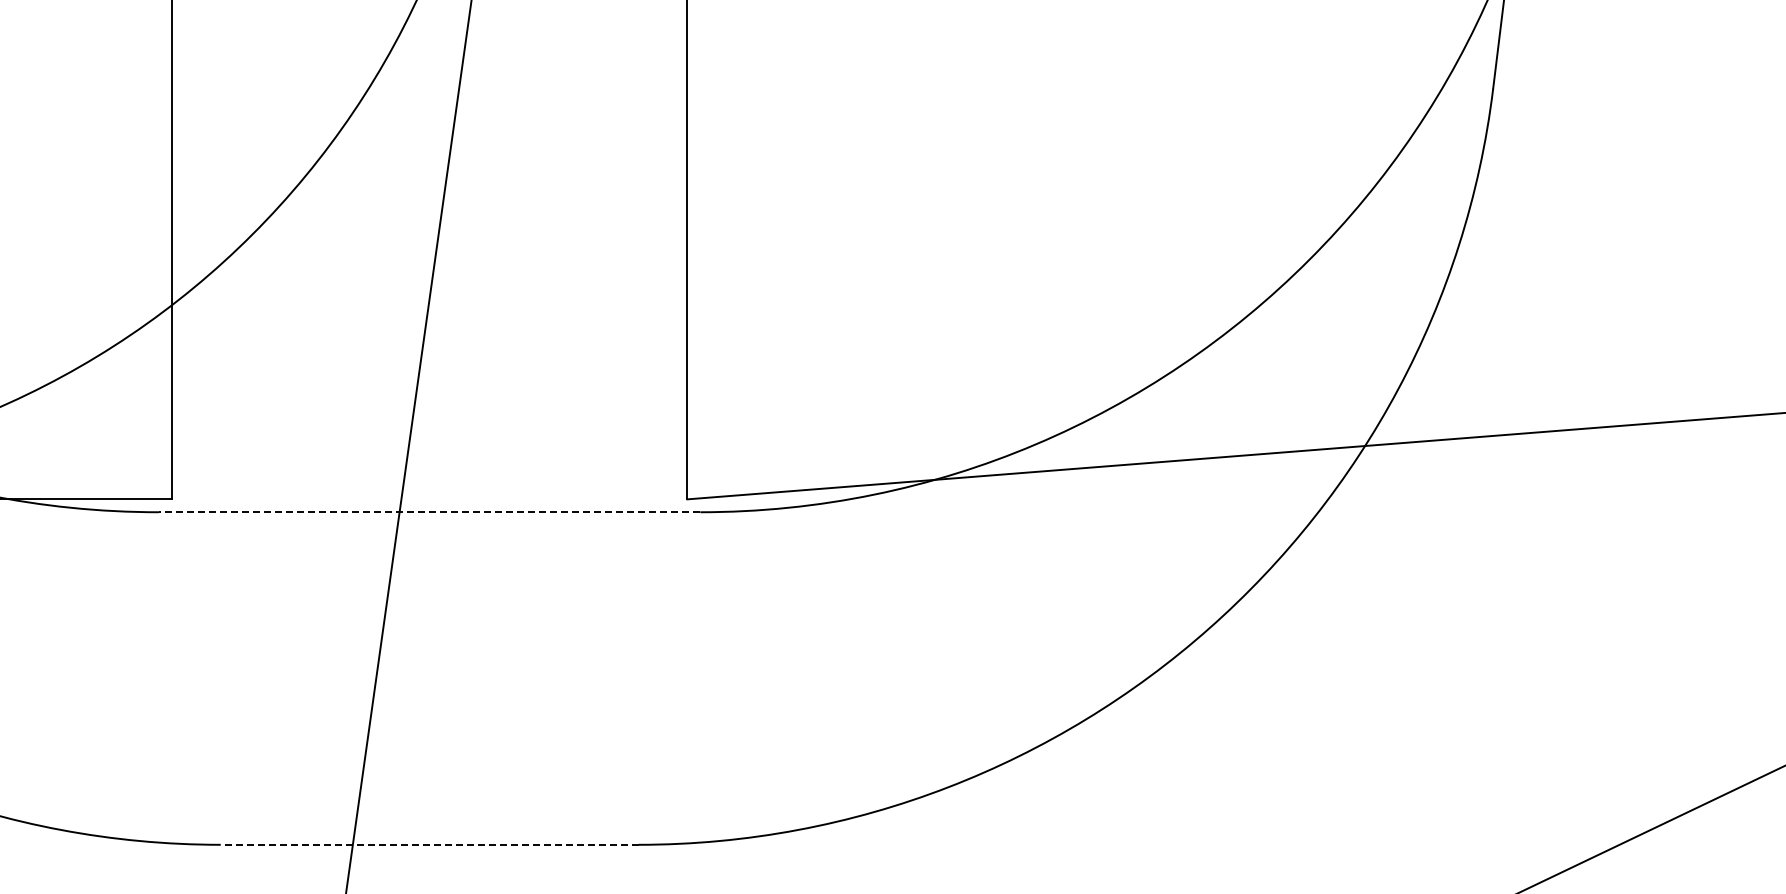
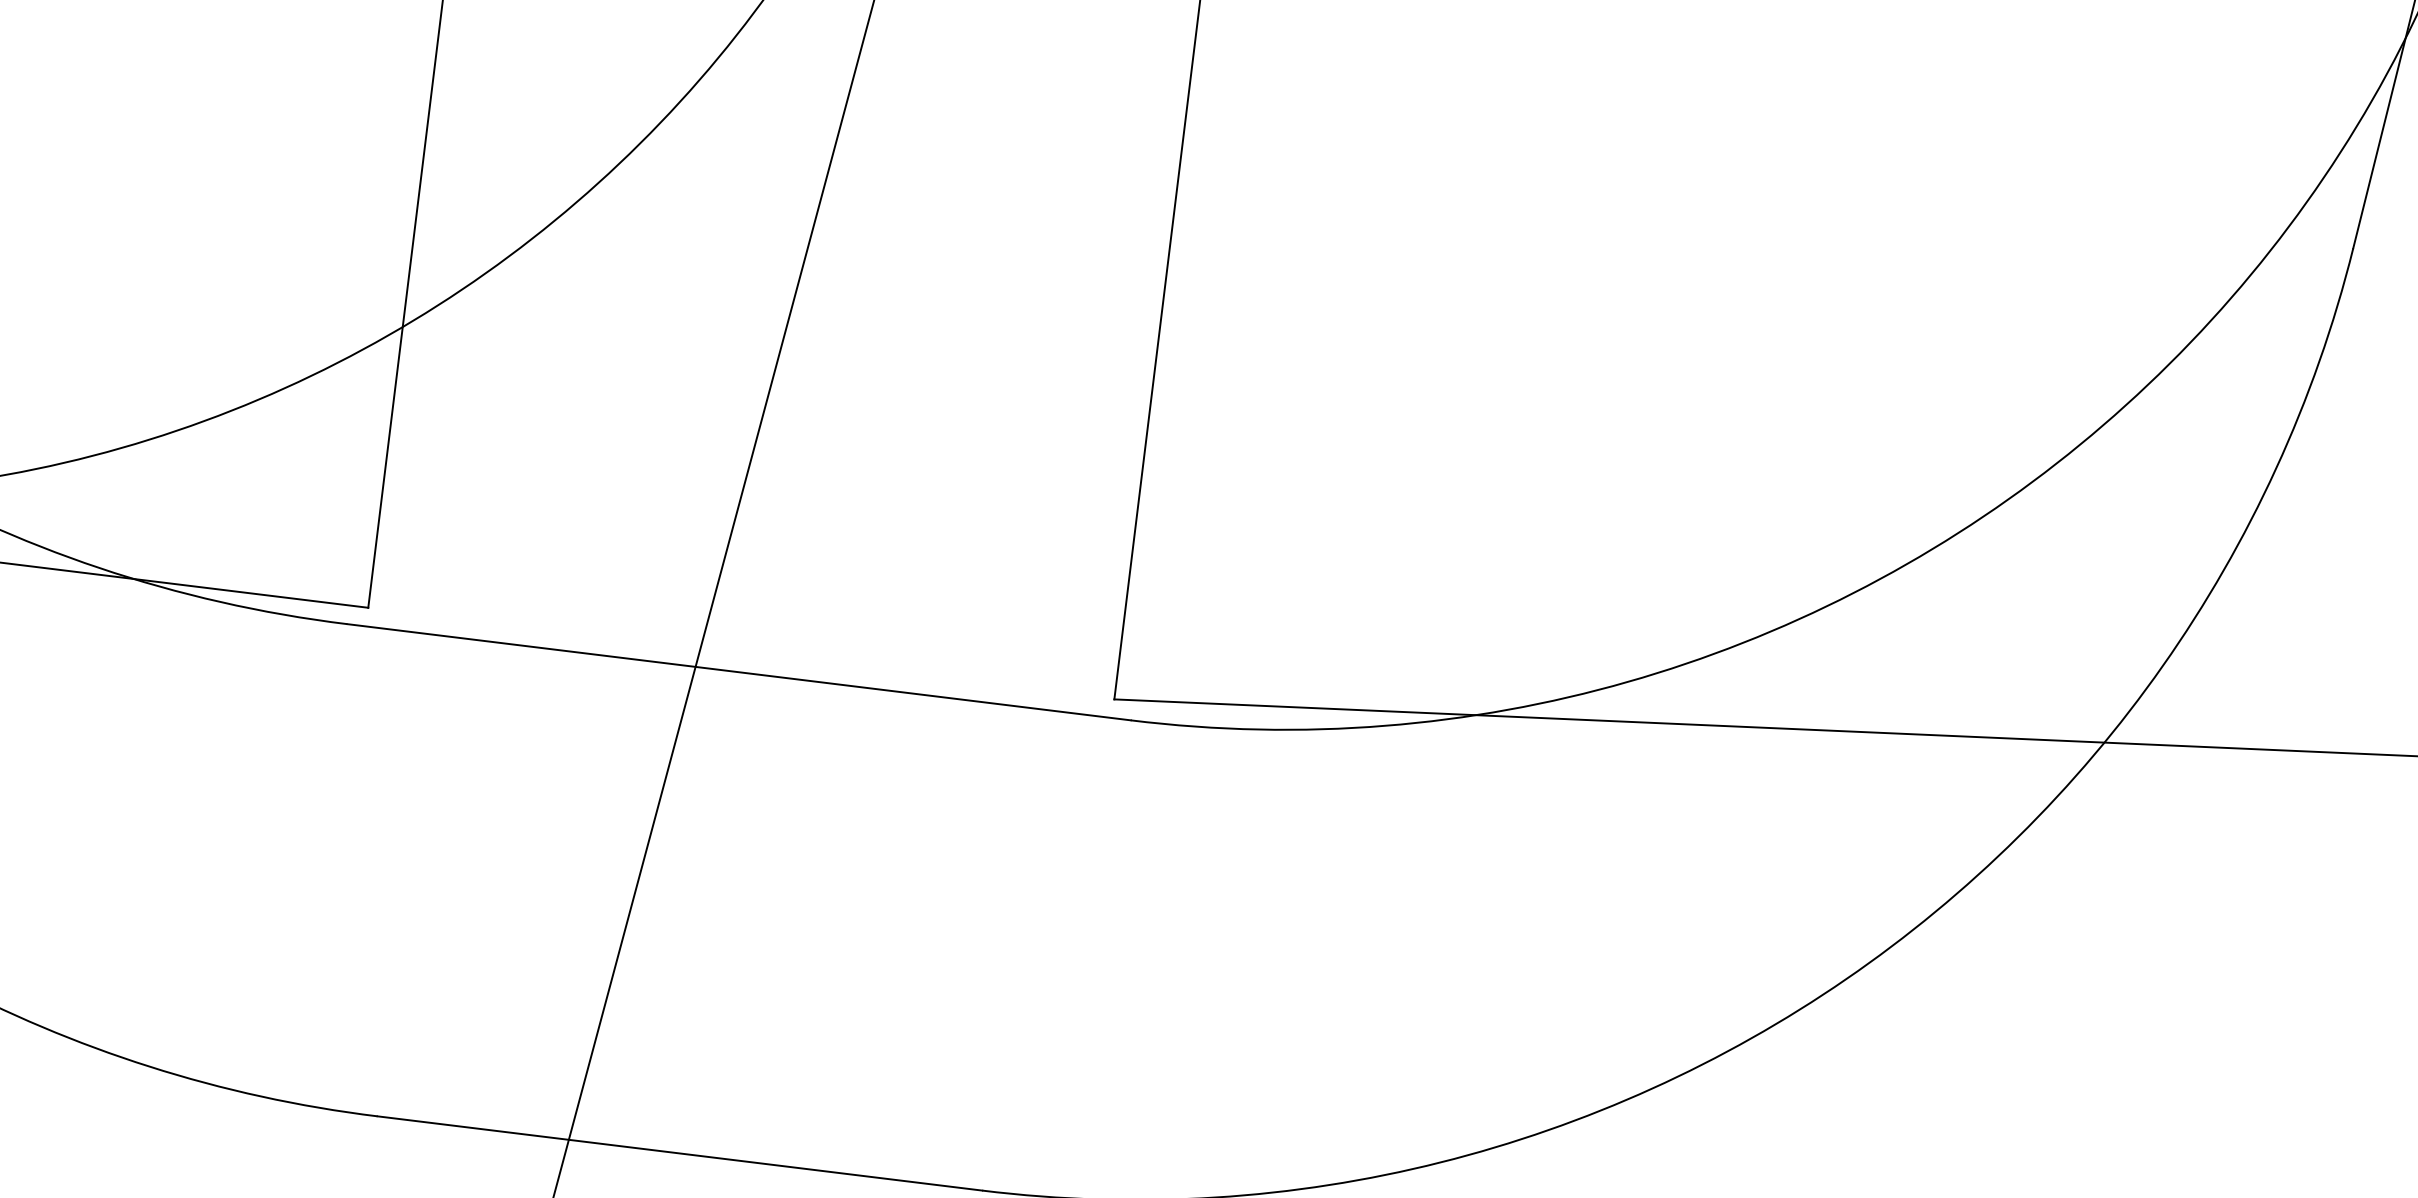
line: (429, 512) -> (738, 672), dashed -> solid
line: (429, 844) -> (679, 1152), dashed -> solid

